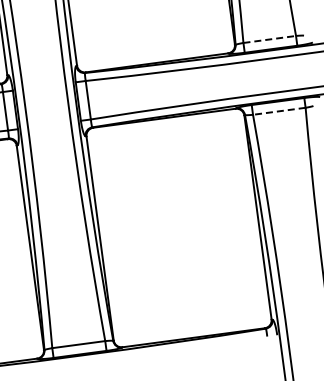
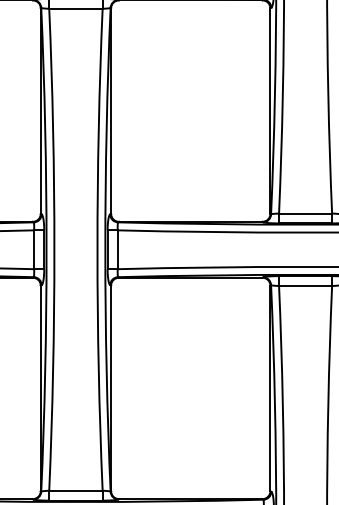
line: (269, 39) -> (305, 213), dashed -> solid
line: (279, 111) -> (305, 286), dashed -> solid

